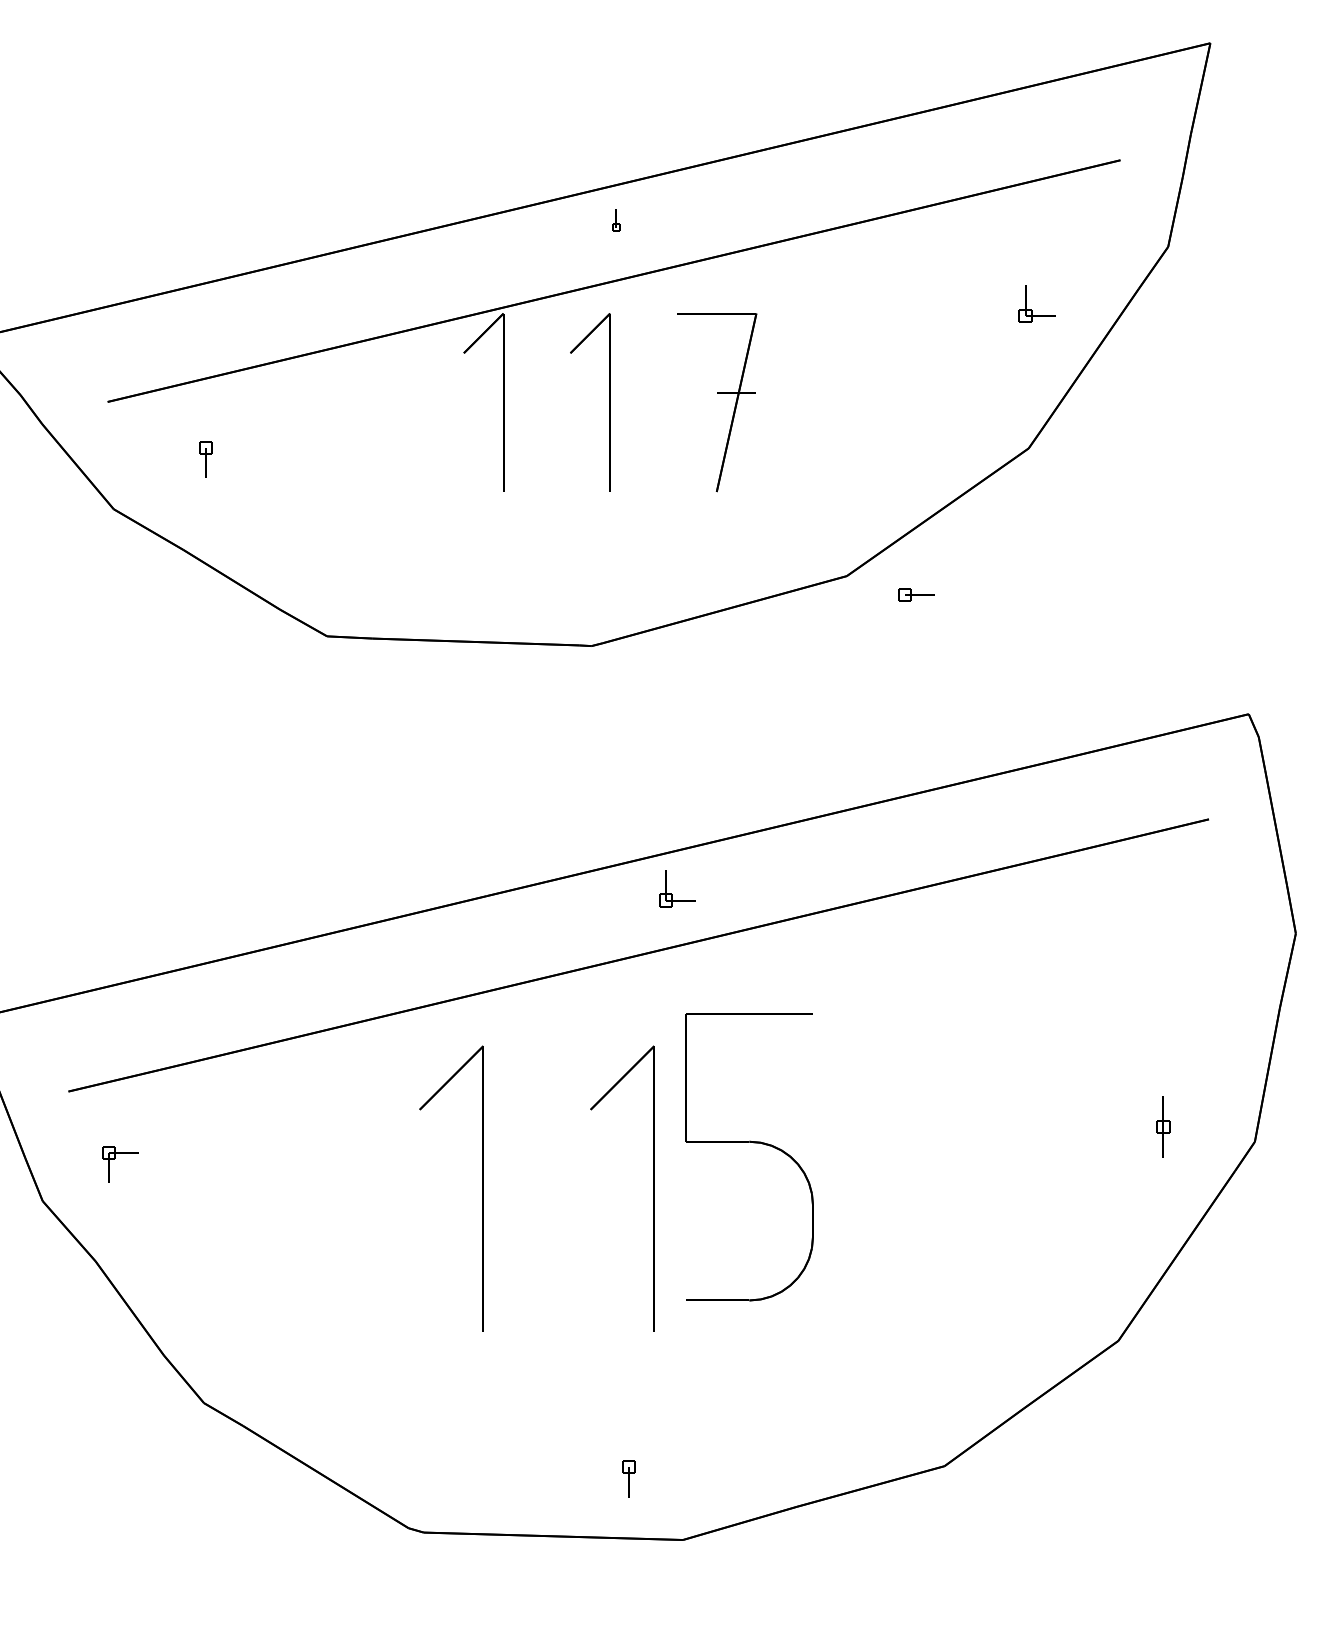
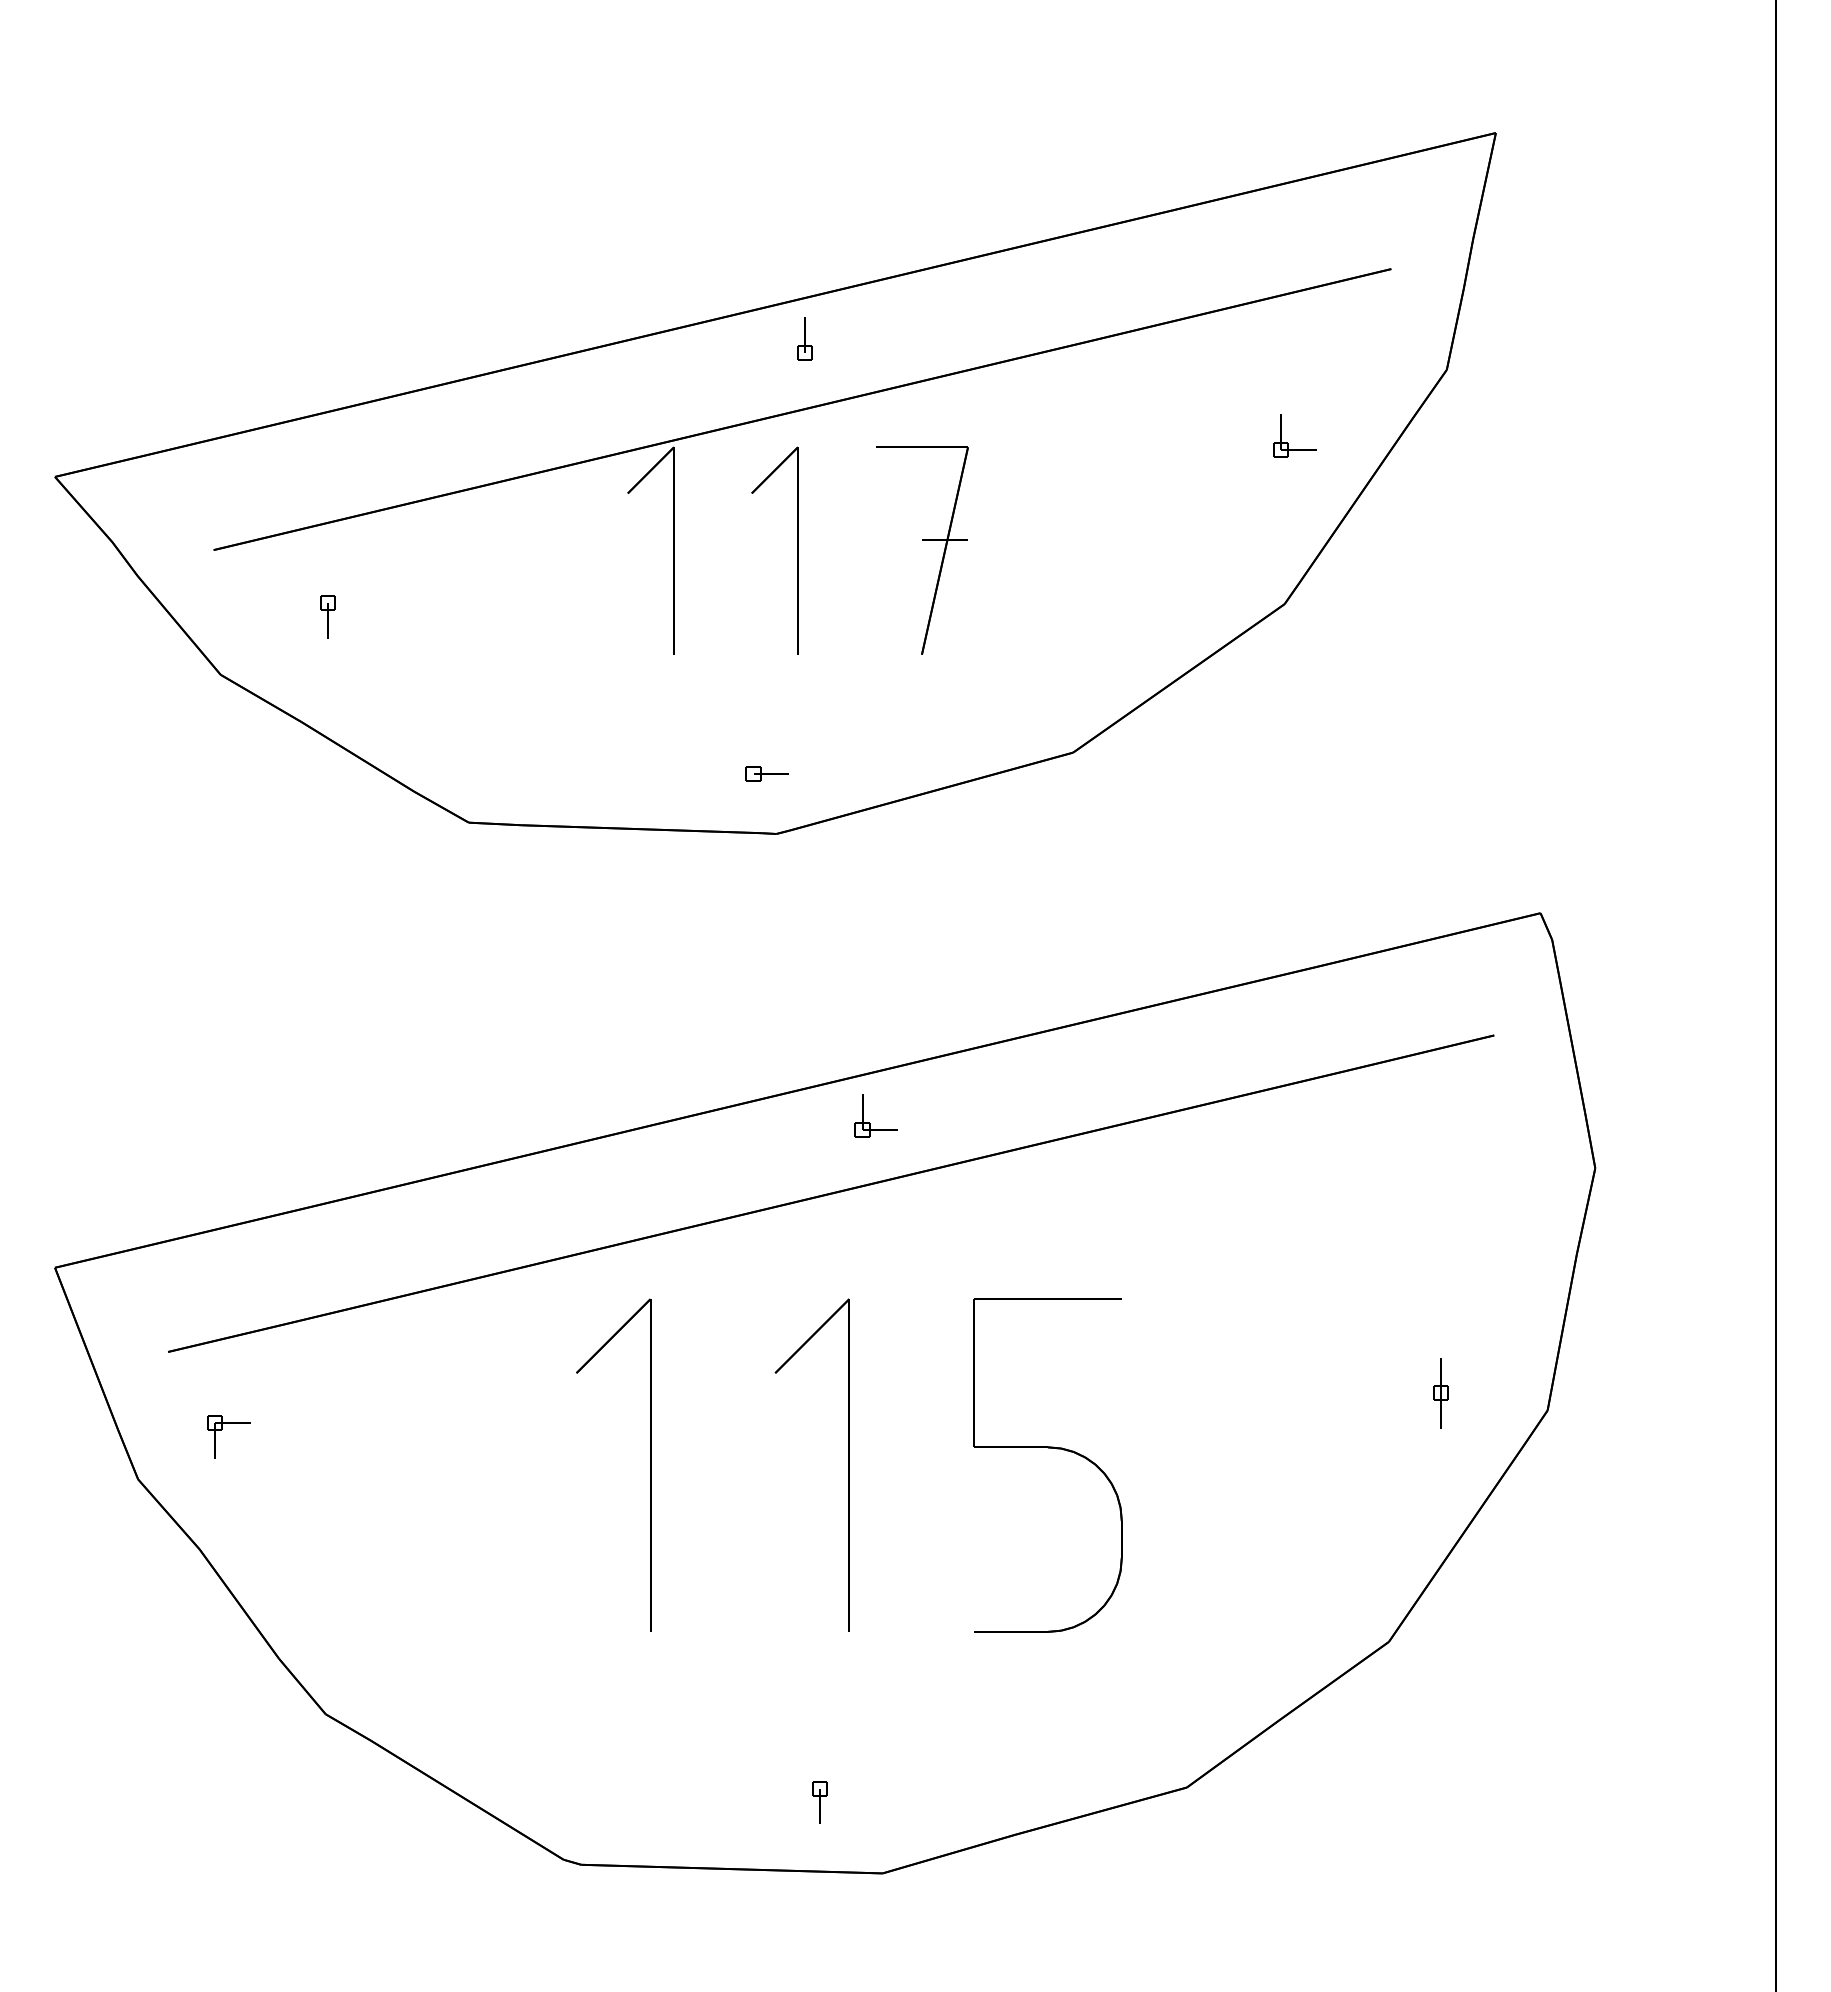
part: (615, 219) -> (804, 338), size x1.67
part: (915, 594) -> (766, 773), moved
part: (749, 1142) -> (1048, 1448), moved

